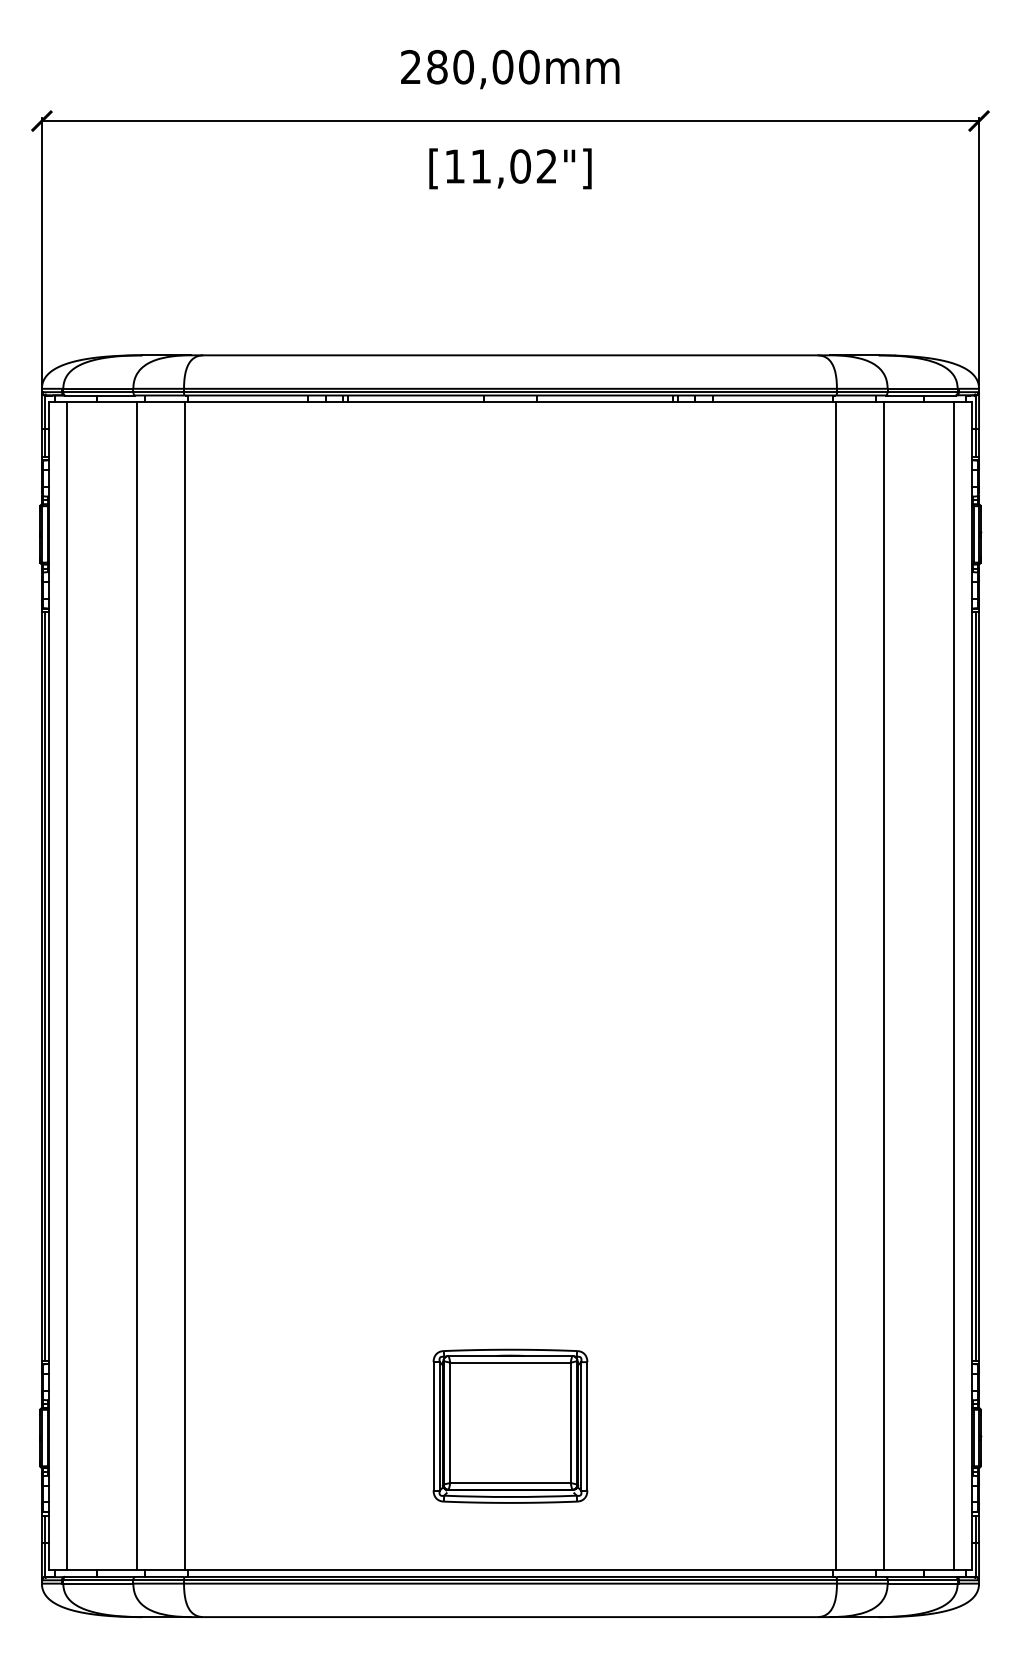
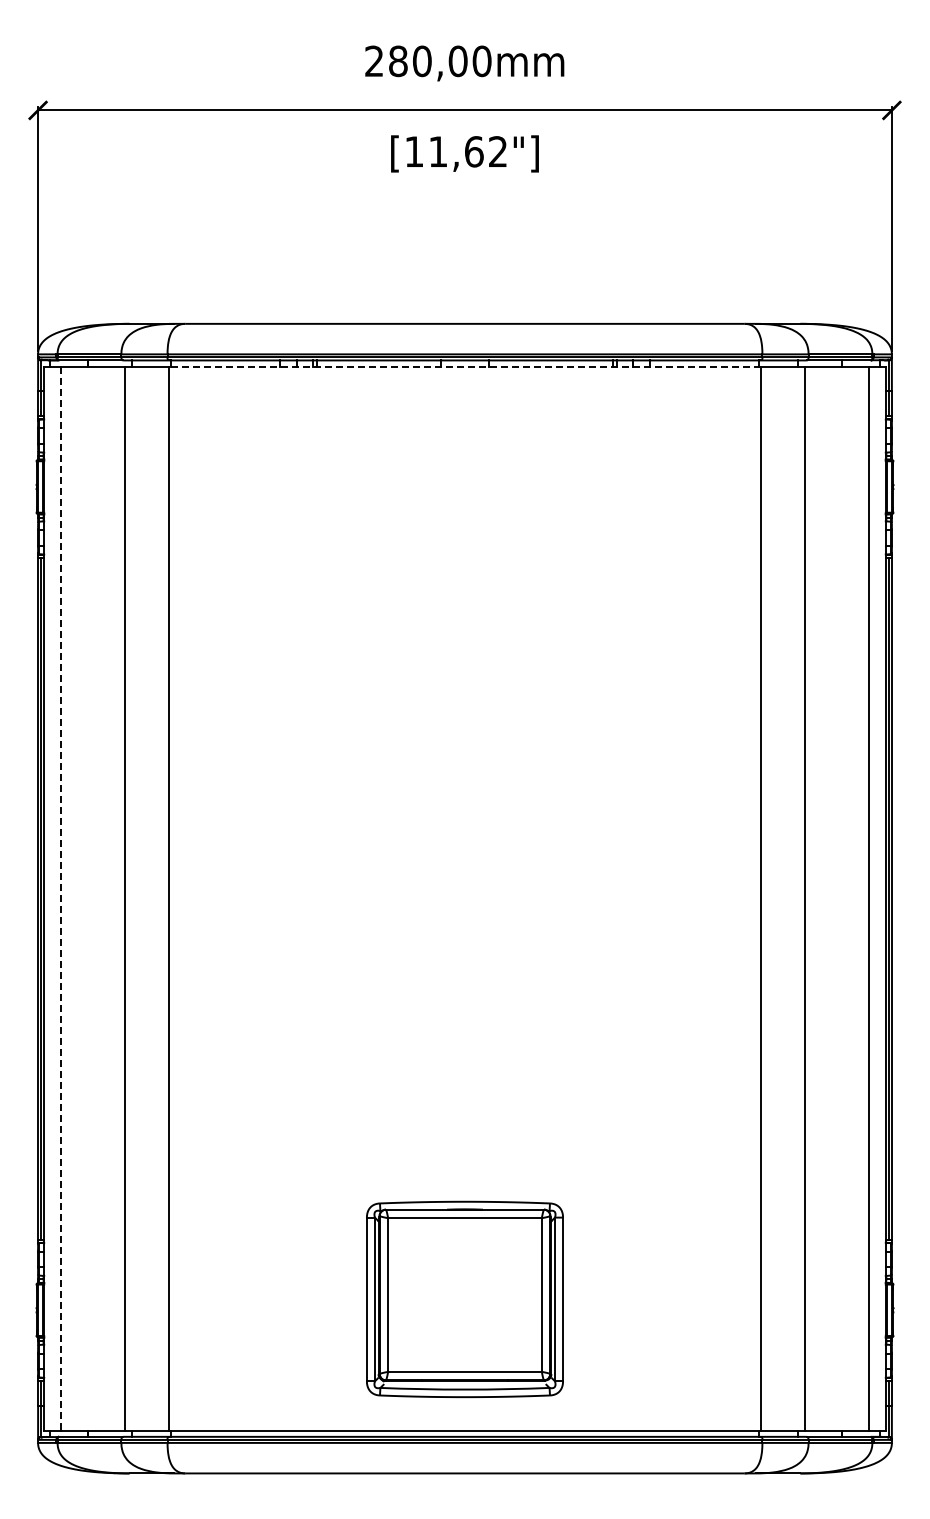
text: (519, 166) -> (473, 151), [11,02"] -> [11,62"]
line: (509, 402) -> (464, 366), solid -> dashed
line: (67, 987) -> (61, 899), solid -> dashed
part: (509, 1426) -> (464, 1299), size x1.4

